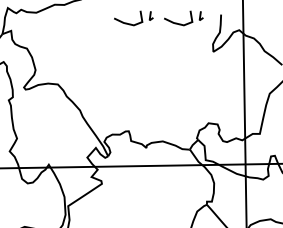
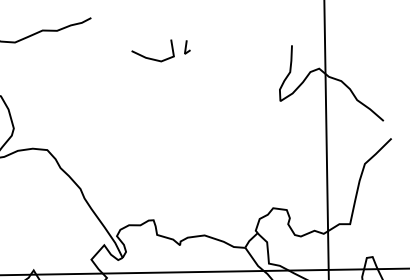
part: (183, 18) -> (235, 51), removed

